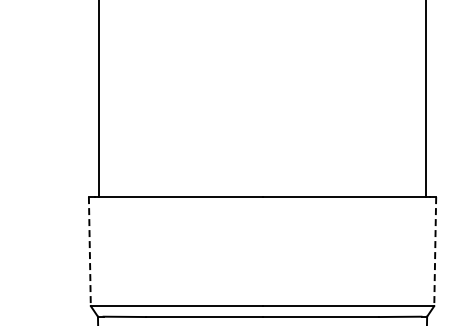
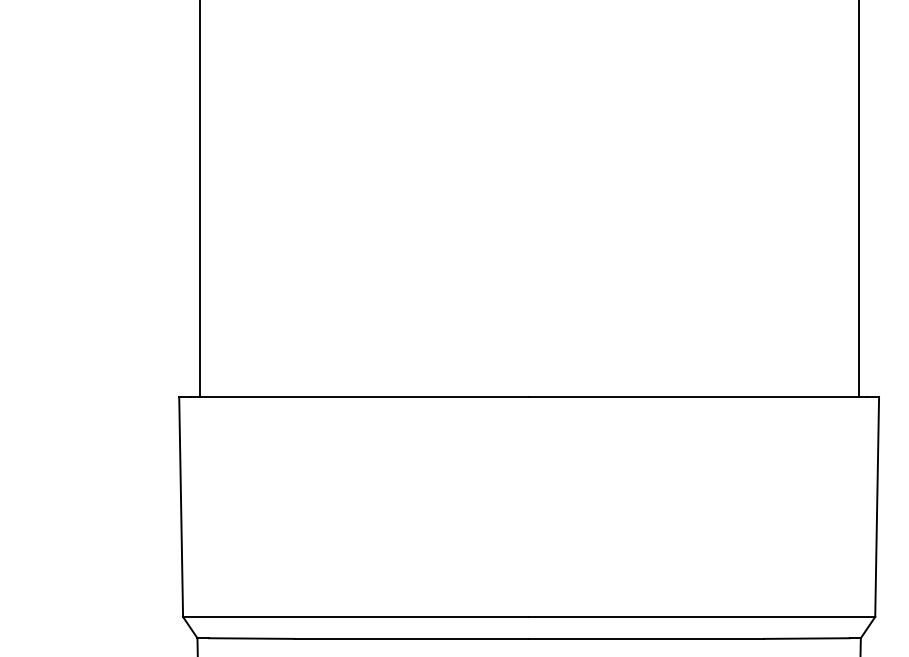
line: (89, 251) -> (180, 506), dashed -> solid
line: (435, 251) -> (877, 506), dashed -> solid

